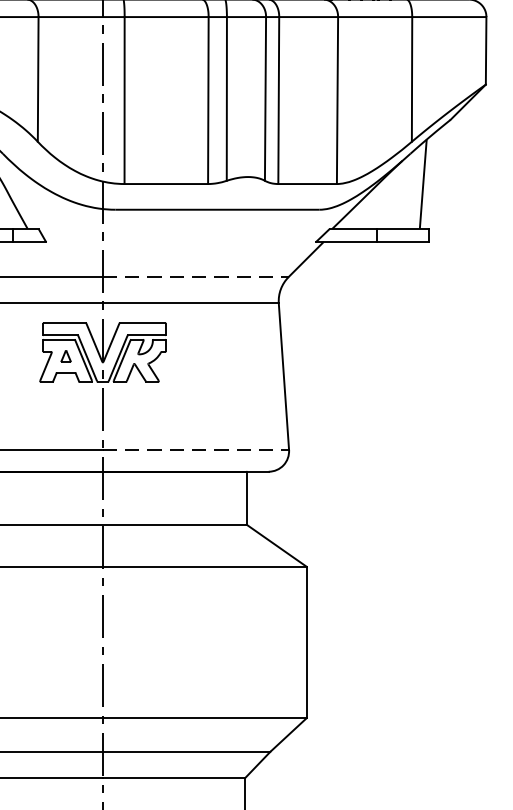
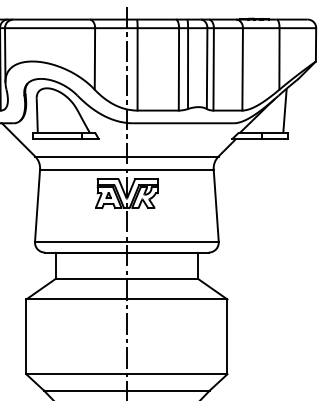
line: (195, 277) -> (172, 156), dashed -> solid
line: (195, 449) -> (172, 241), dashed -> solid

